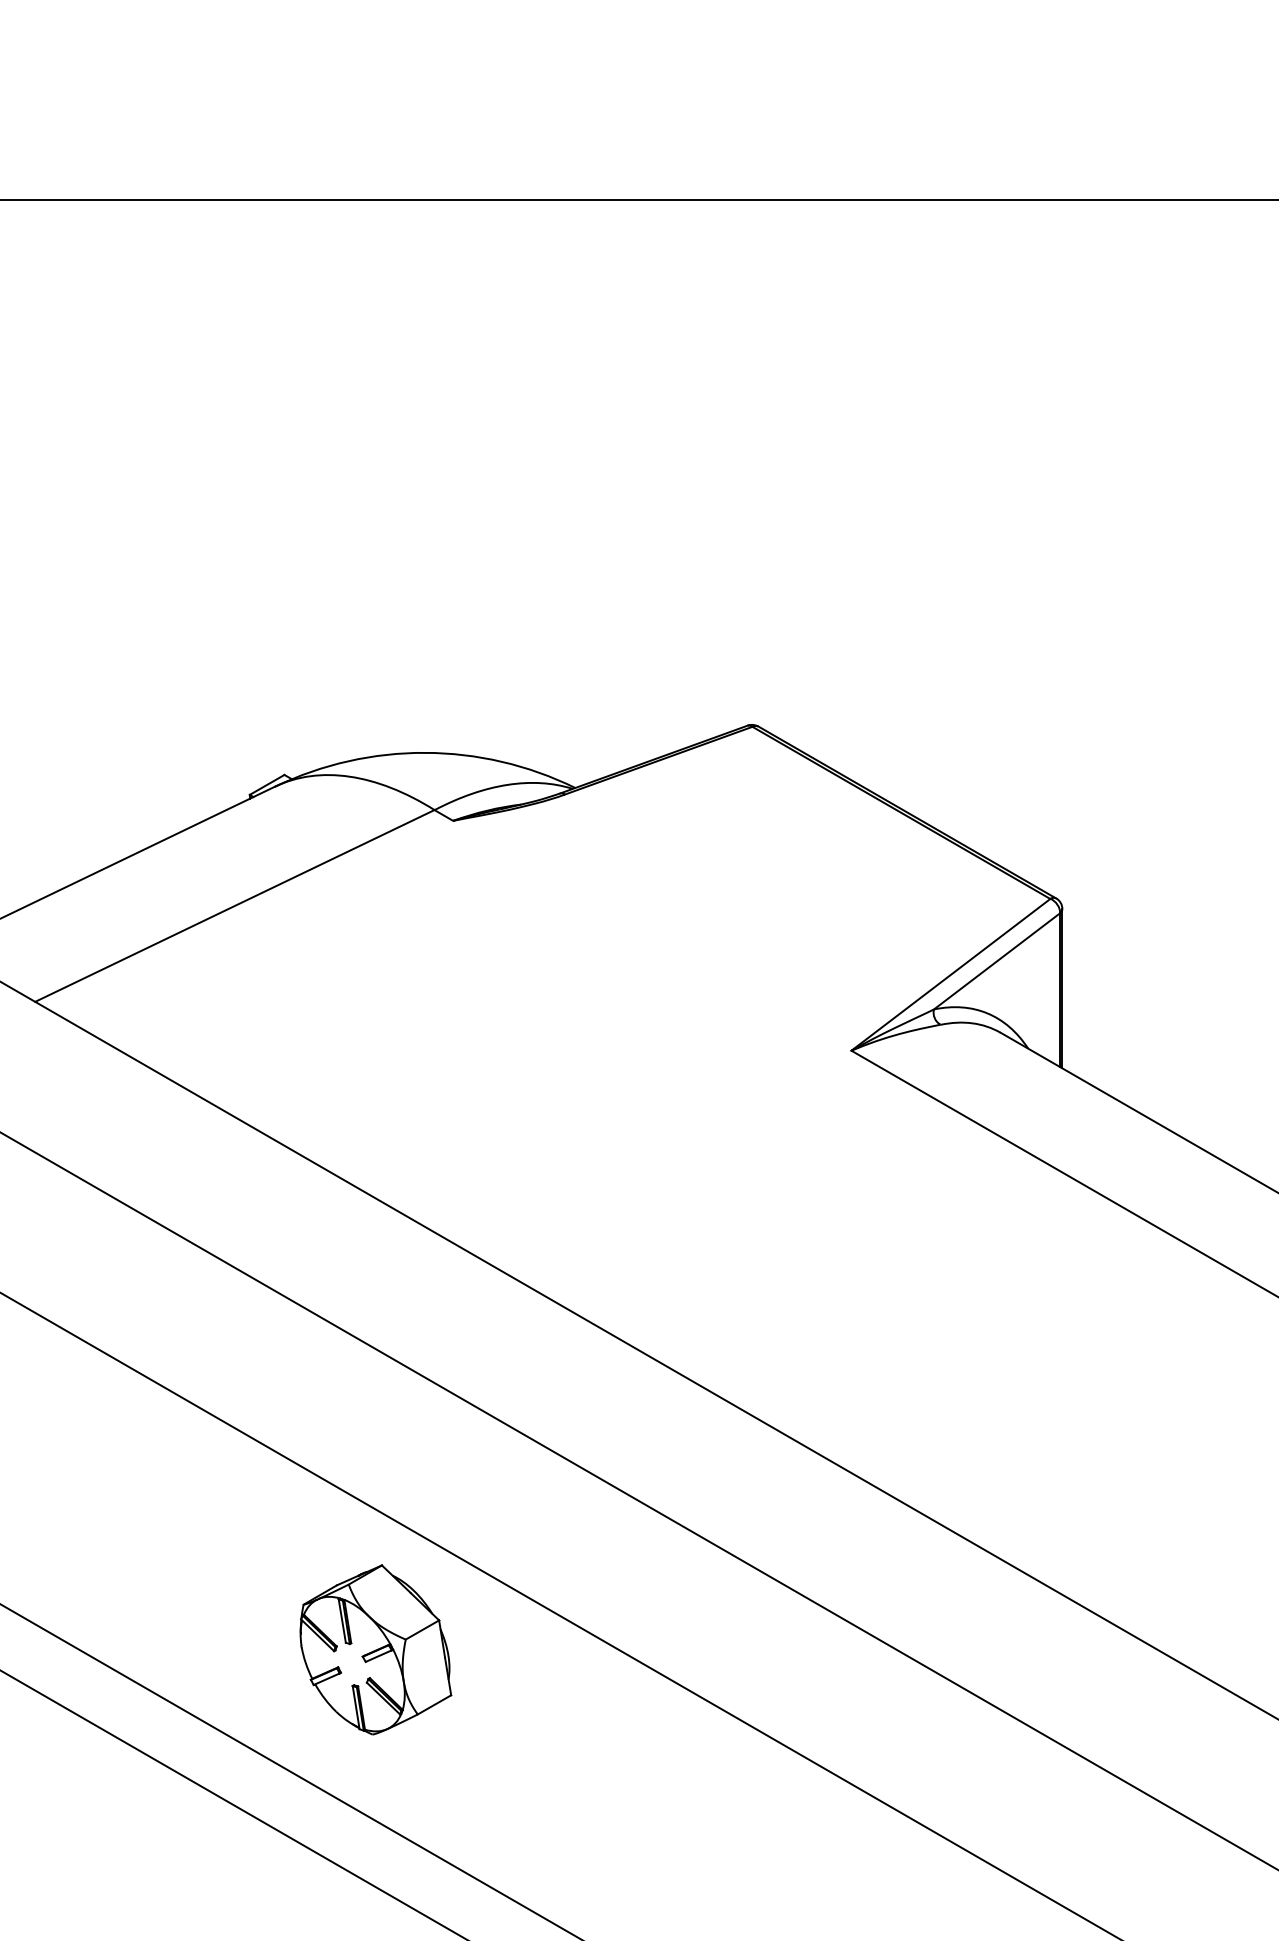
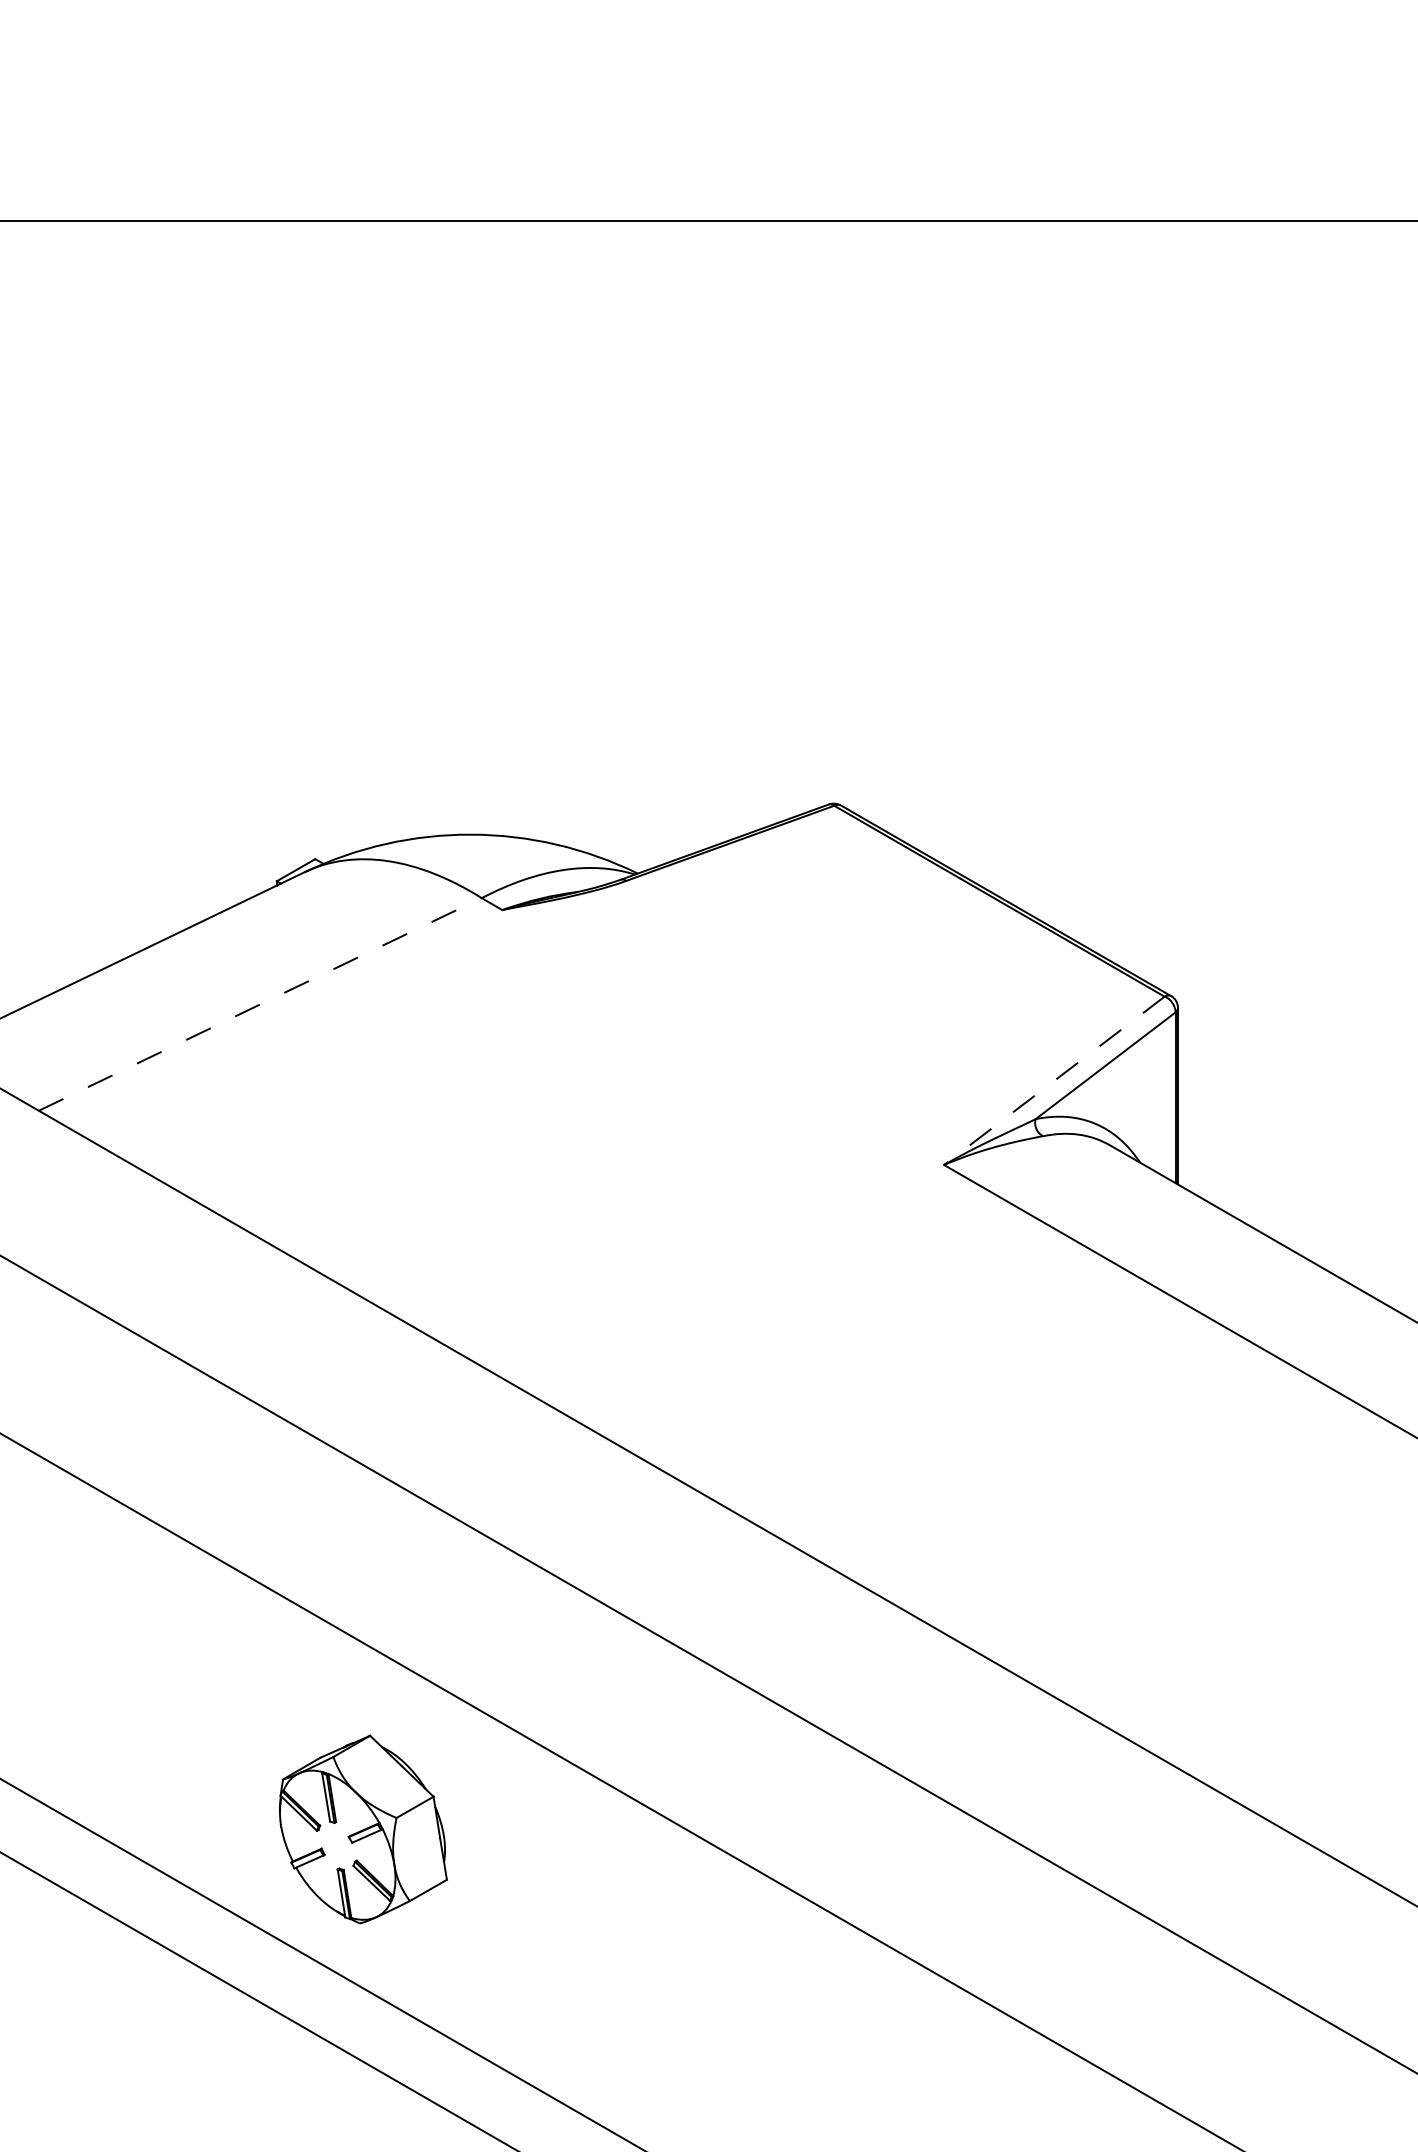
line: (235, 905) -> (260, 1003), solid -> dashed
line: (950, 975) -> (1053, 1081), solid -> dashed
part: (375, 1649) -> (362, 1829), moved

